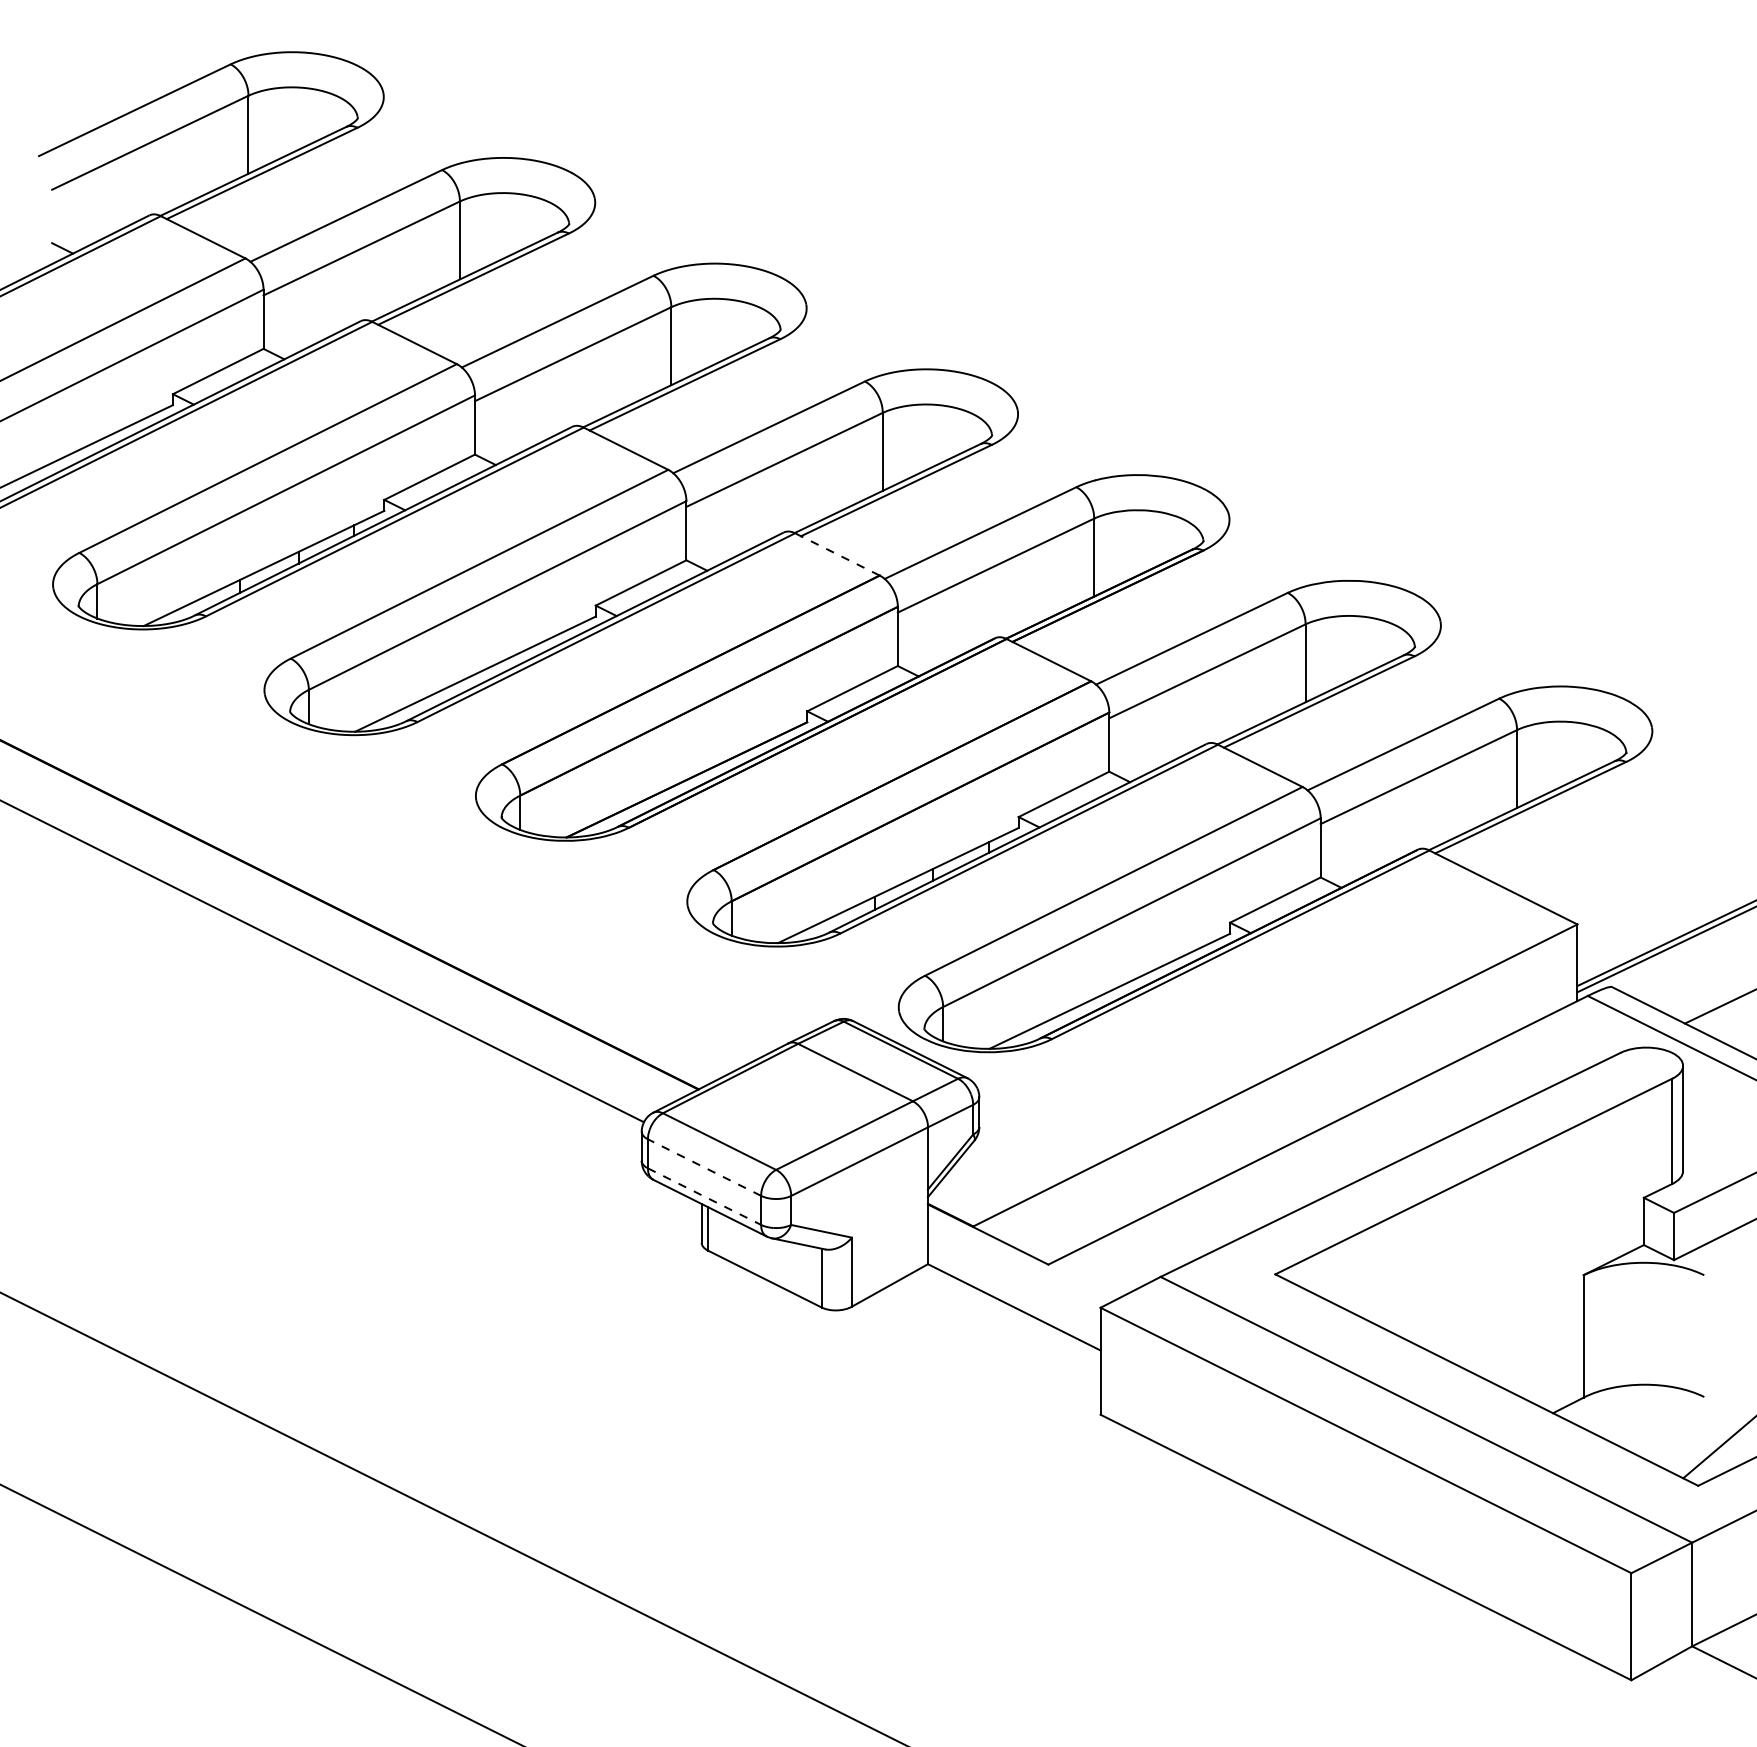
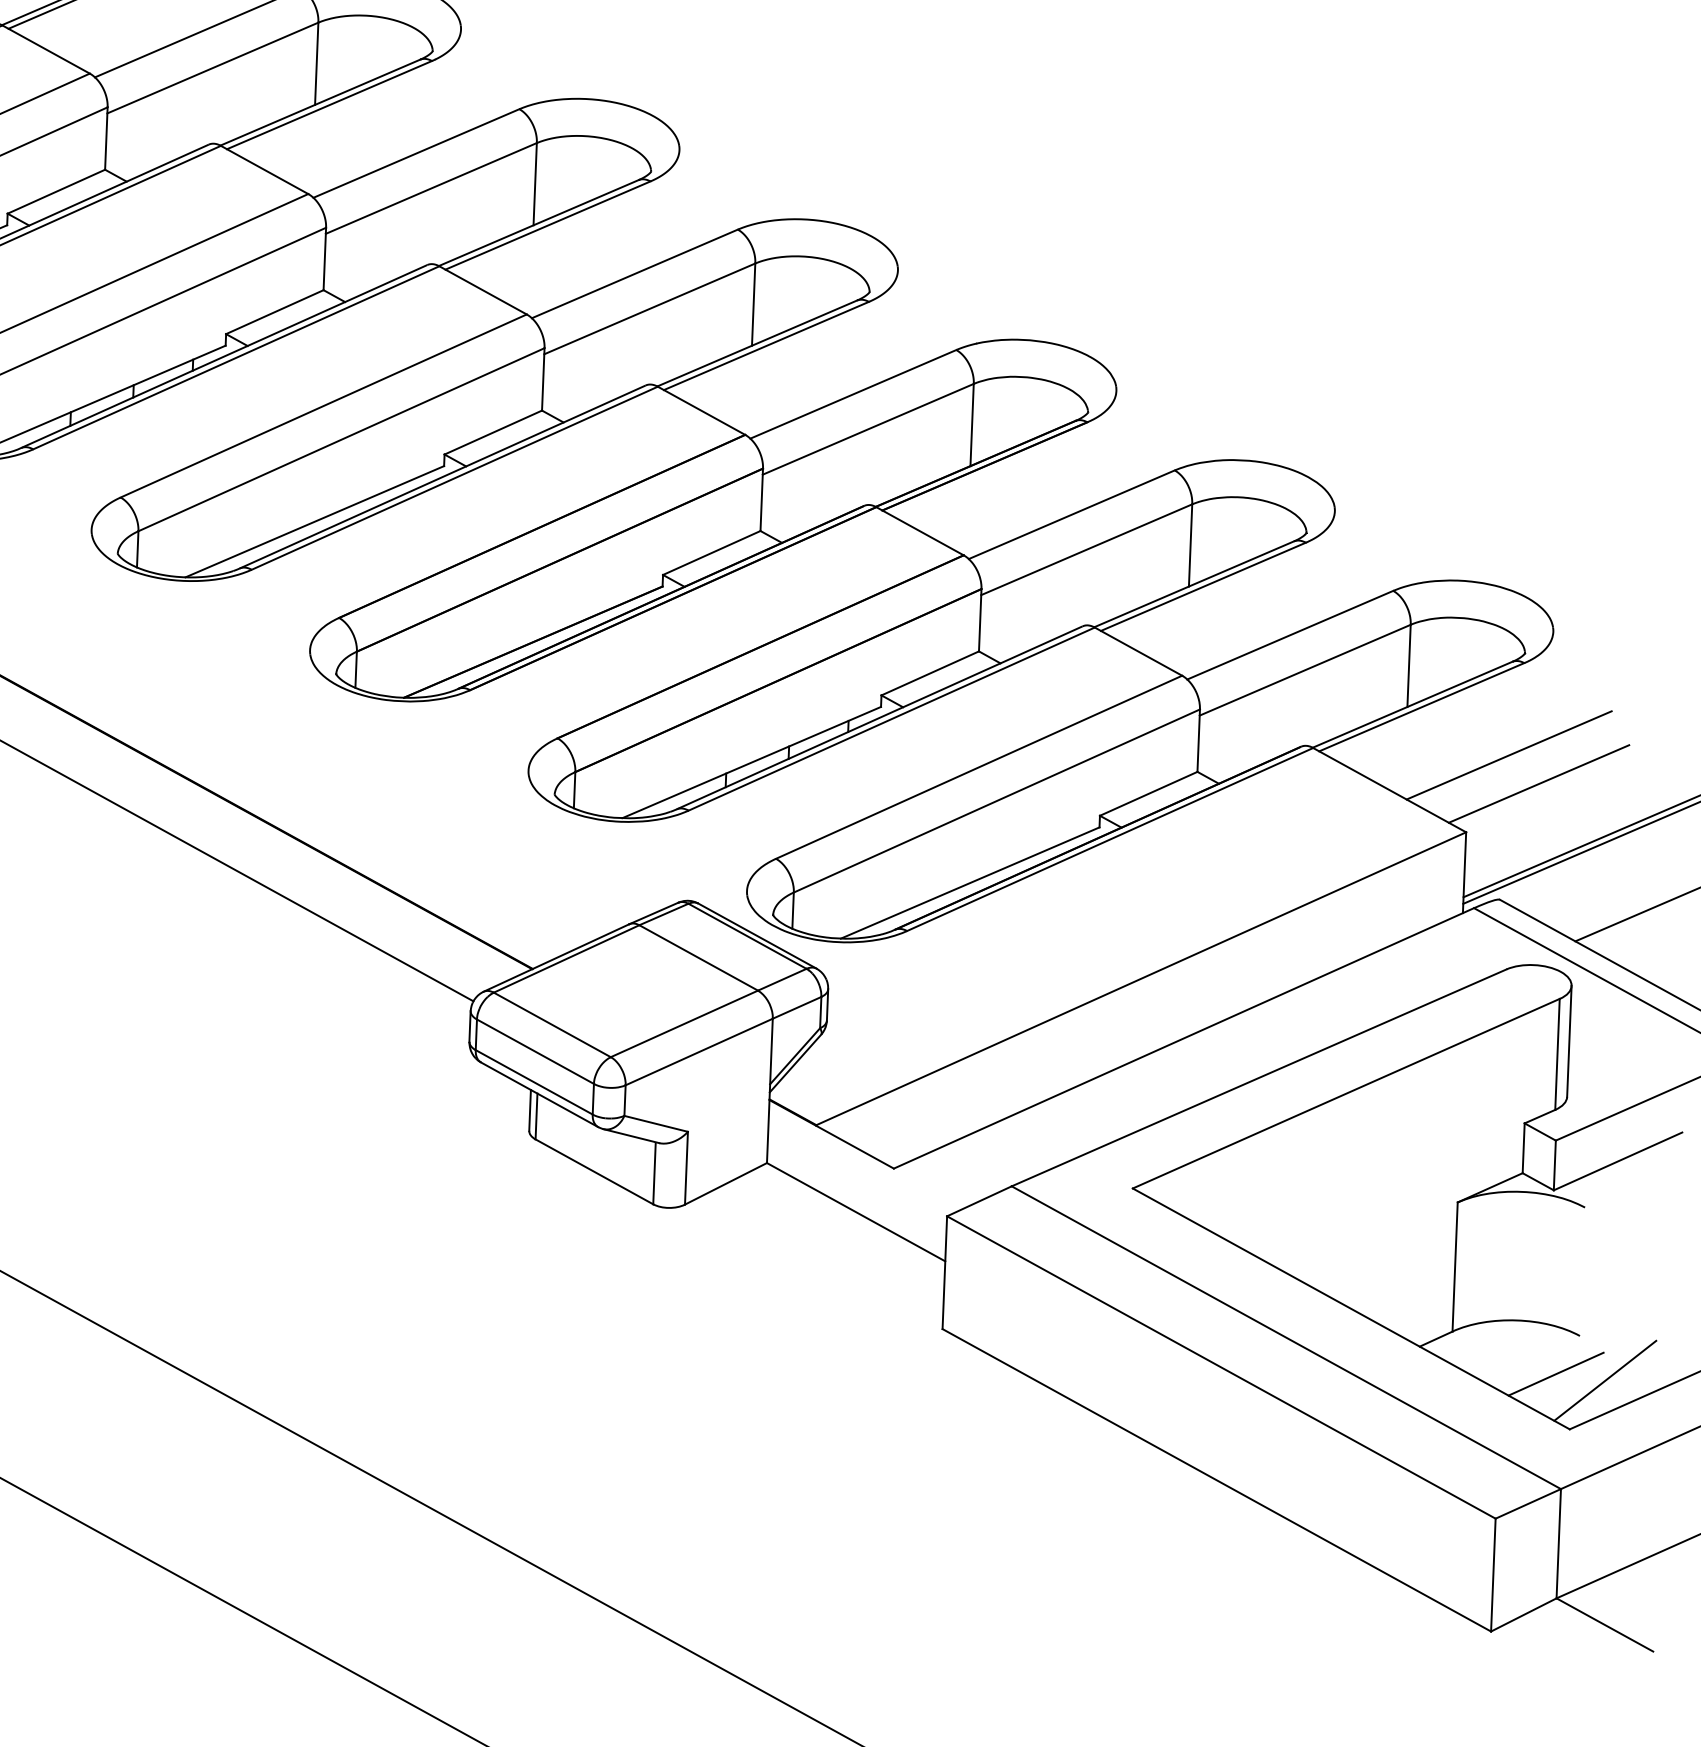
line: (836, 554) -> (700, 410), dashed -> solid
line: (1614, 849) -> (1508, 754), added
line: (1644, 875) -> (1538, 783), added
line: (704, 1167) -> (535, 1051), dashed -> solid
line: (705, 1196) -> (535, 1082), dashed -> solid
line: (1683, 1434) -> (1556, 1374), added

